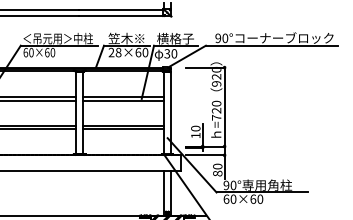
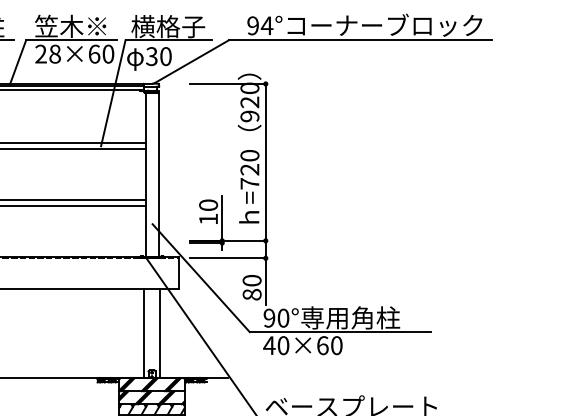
text: (225, 38) -> (267, 26), 90° -> 94°
text: (226, 198) -> (269, 344), 60×60 -> 40×60

